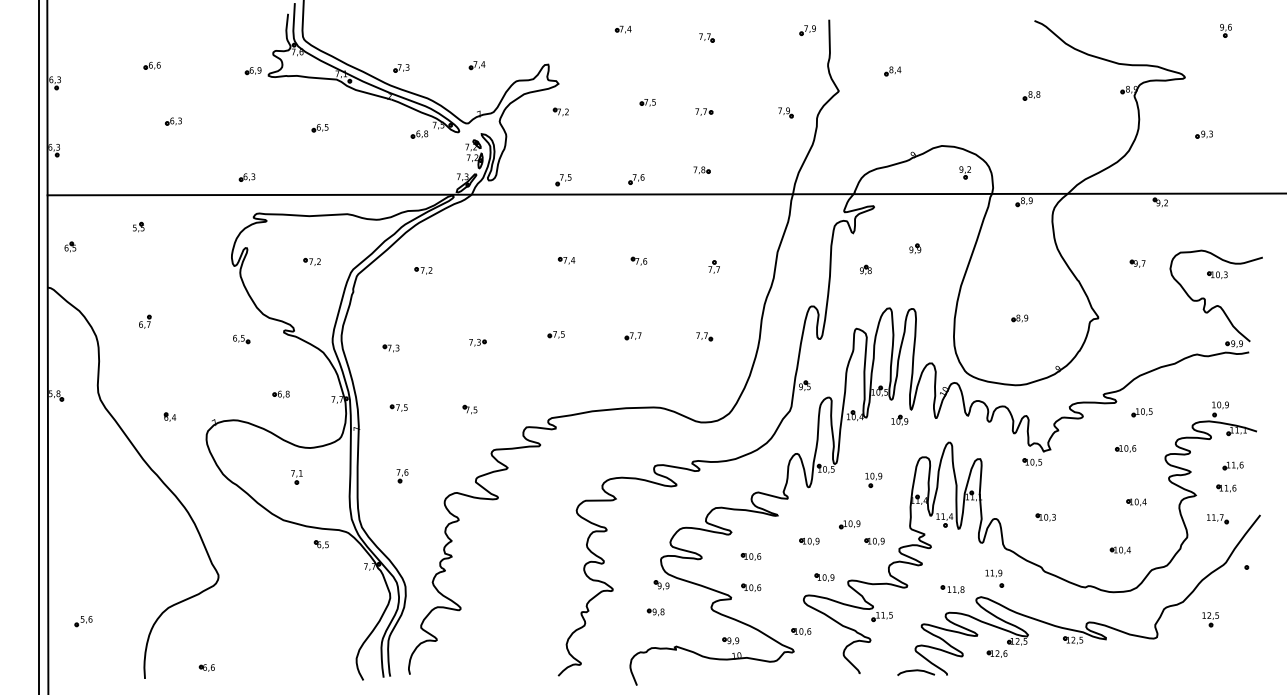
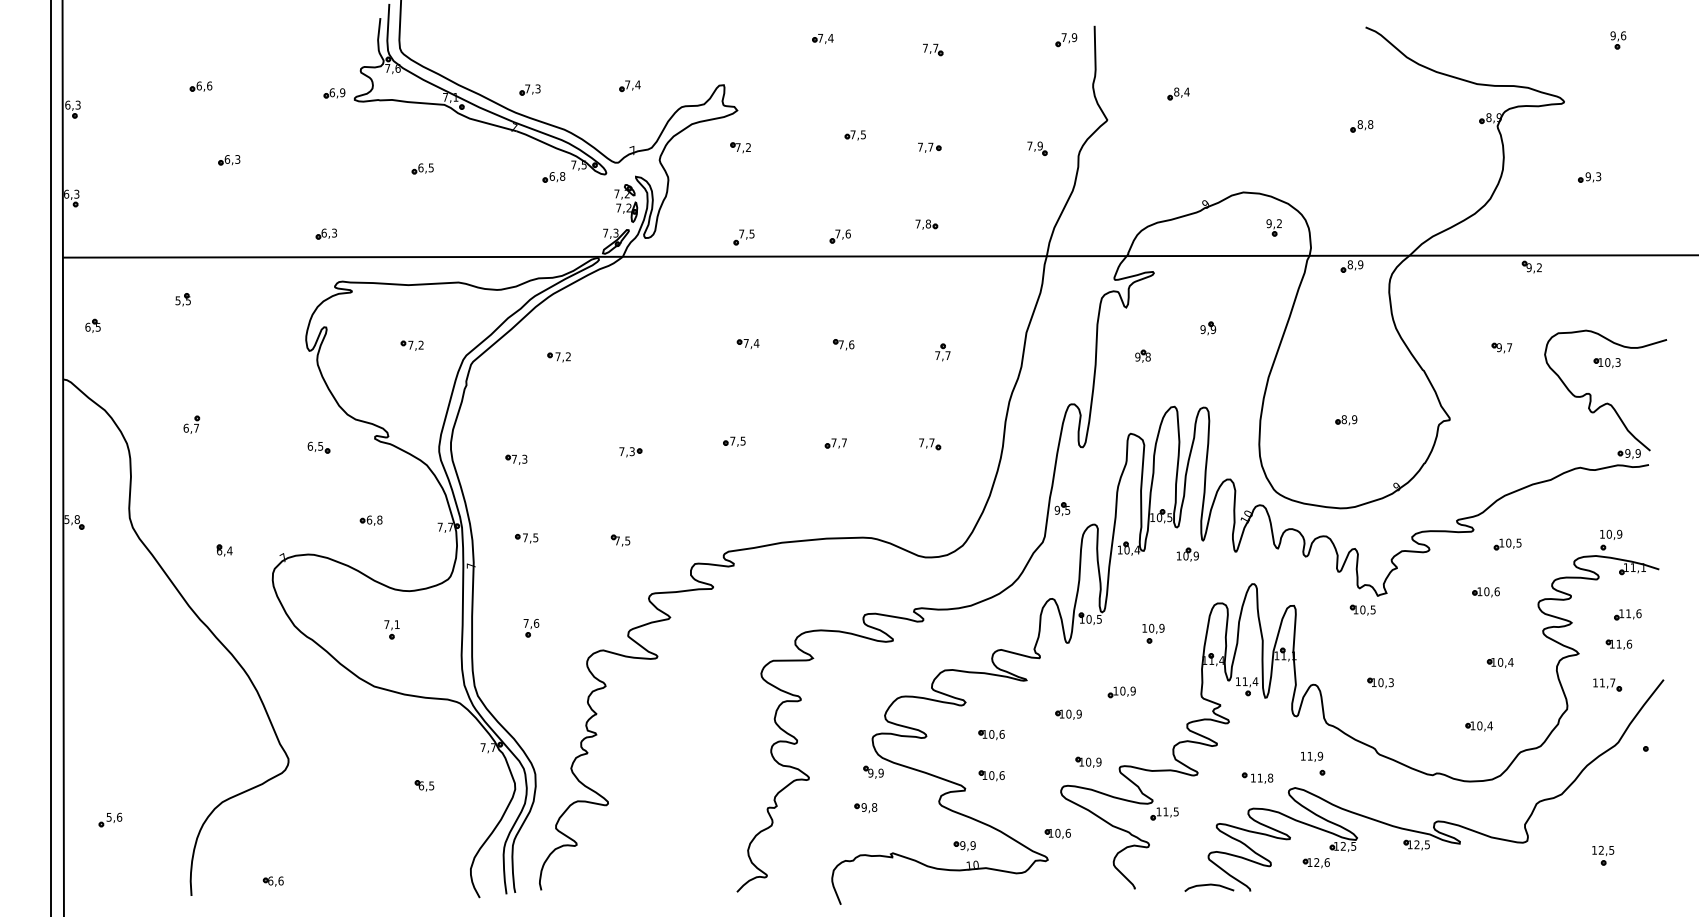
part: (874, 541) -> (1154, 714), removed
part: (321, 544) -> (424, 785), moved
part: (1210, 619) -> (1603, 855), moved

